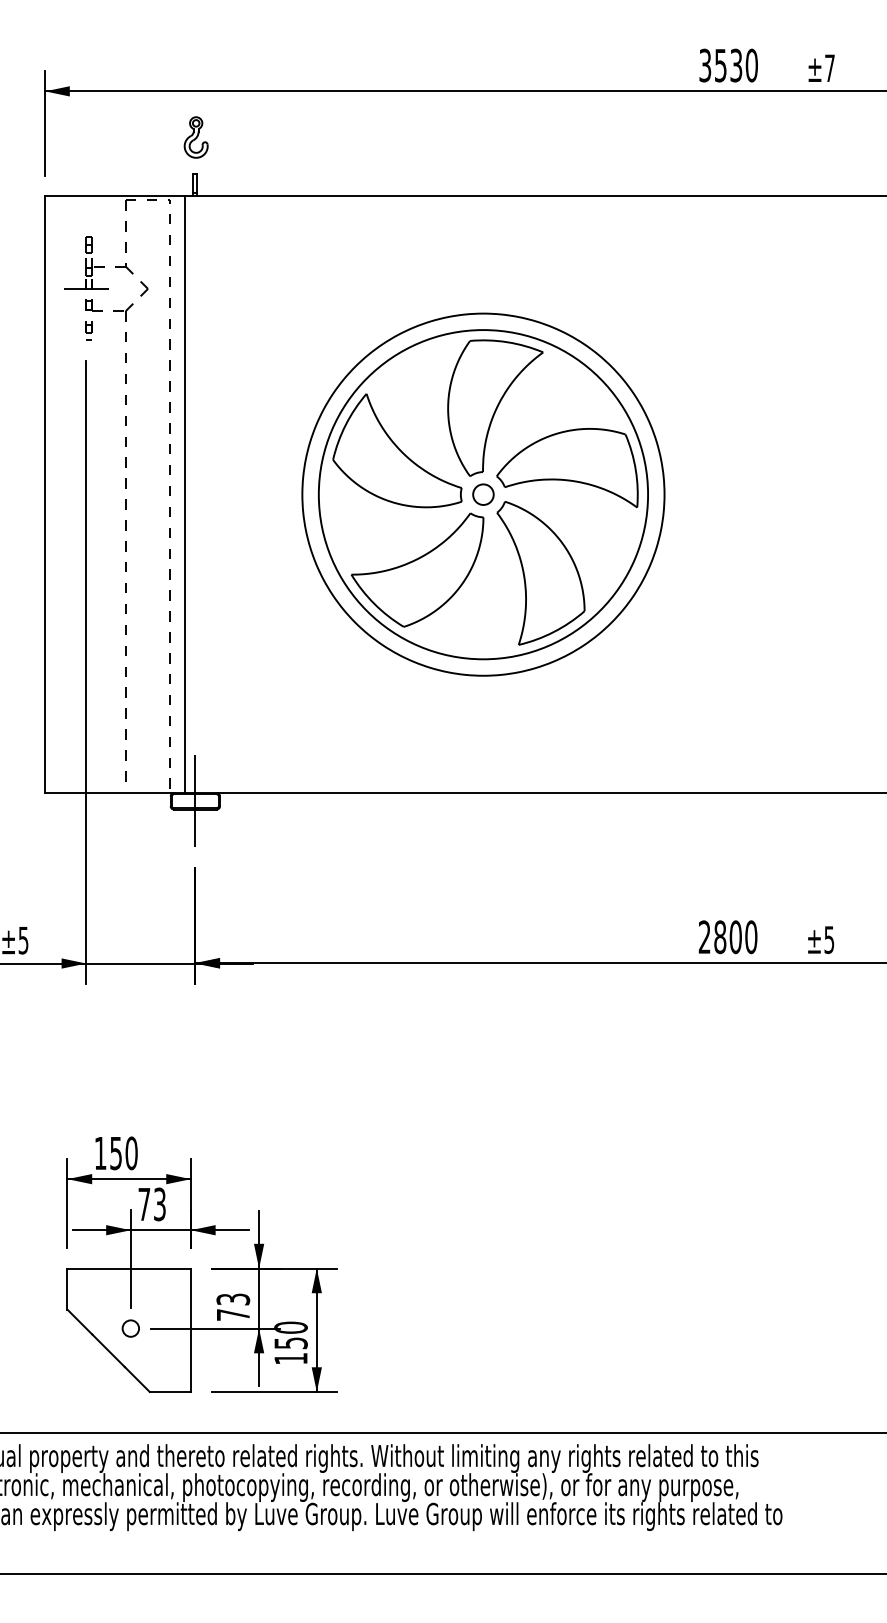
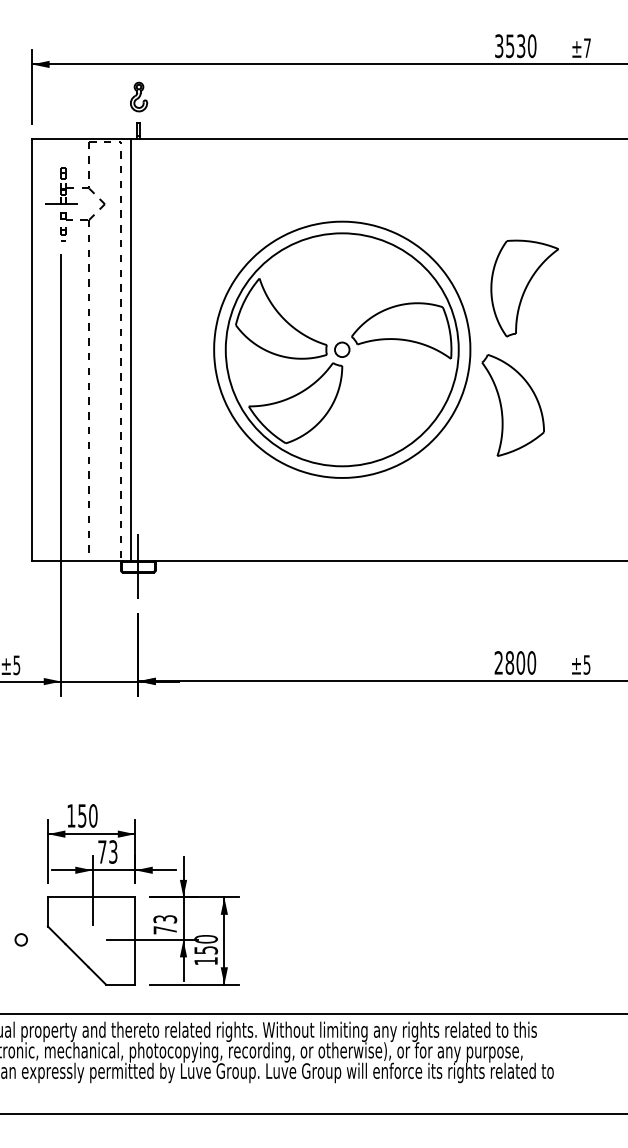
part: (495, 407) -> (524, 288), moved
part: (540, 573) -> (512, 405), moved
circle: (130, 1328) -> (21, 939), moved

